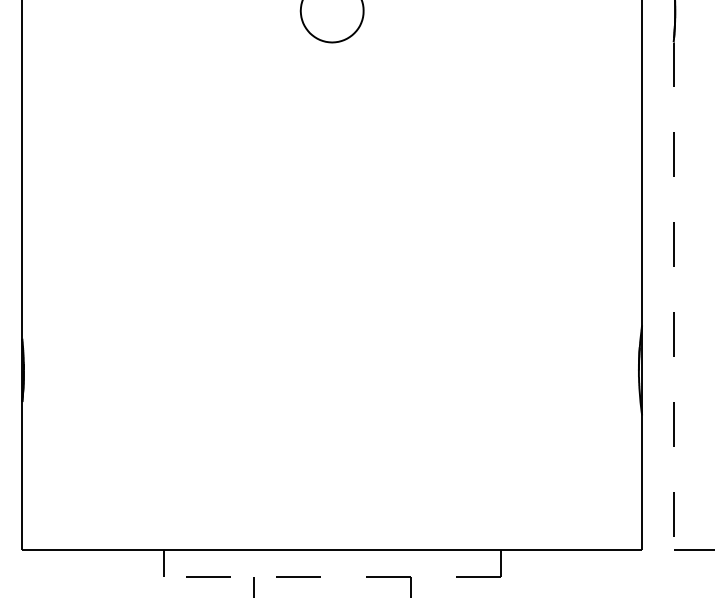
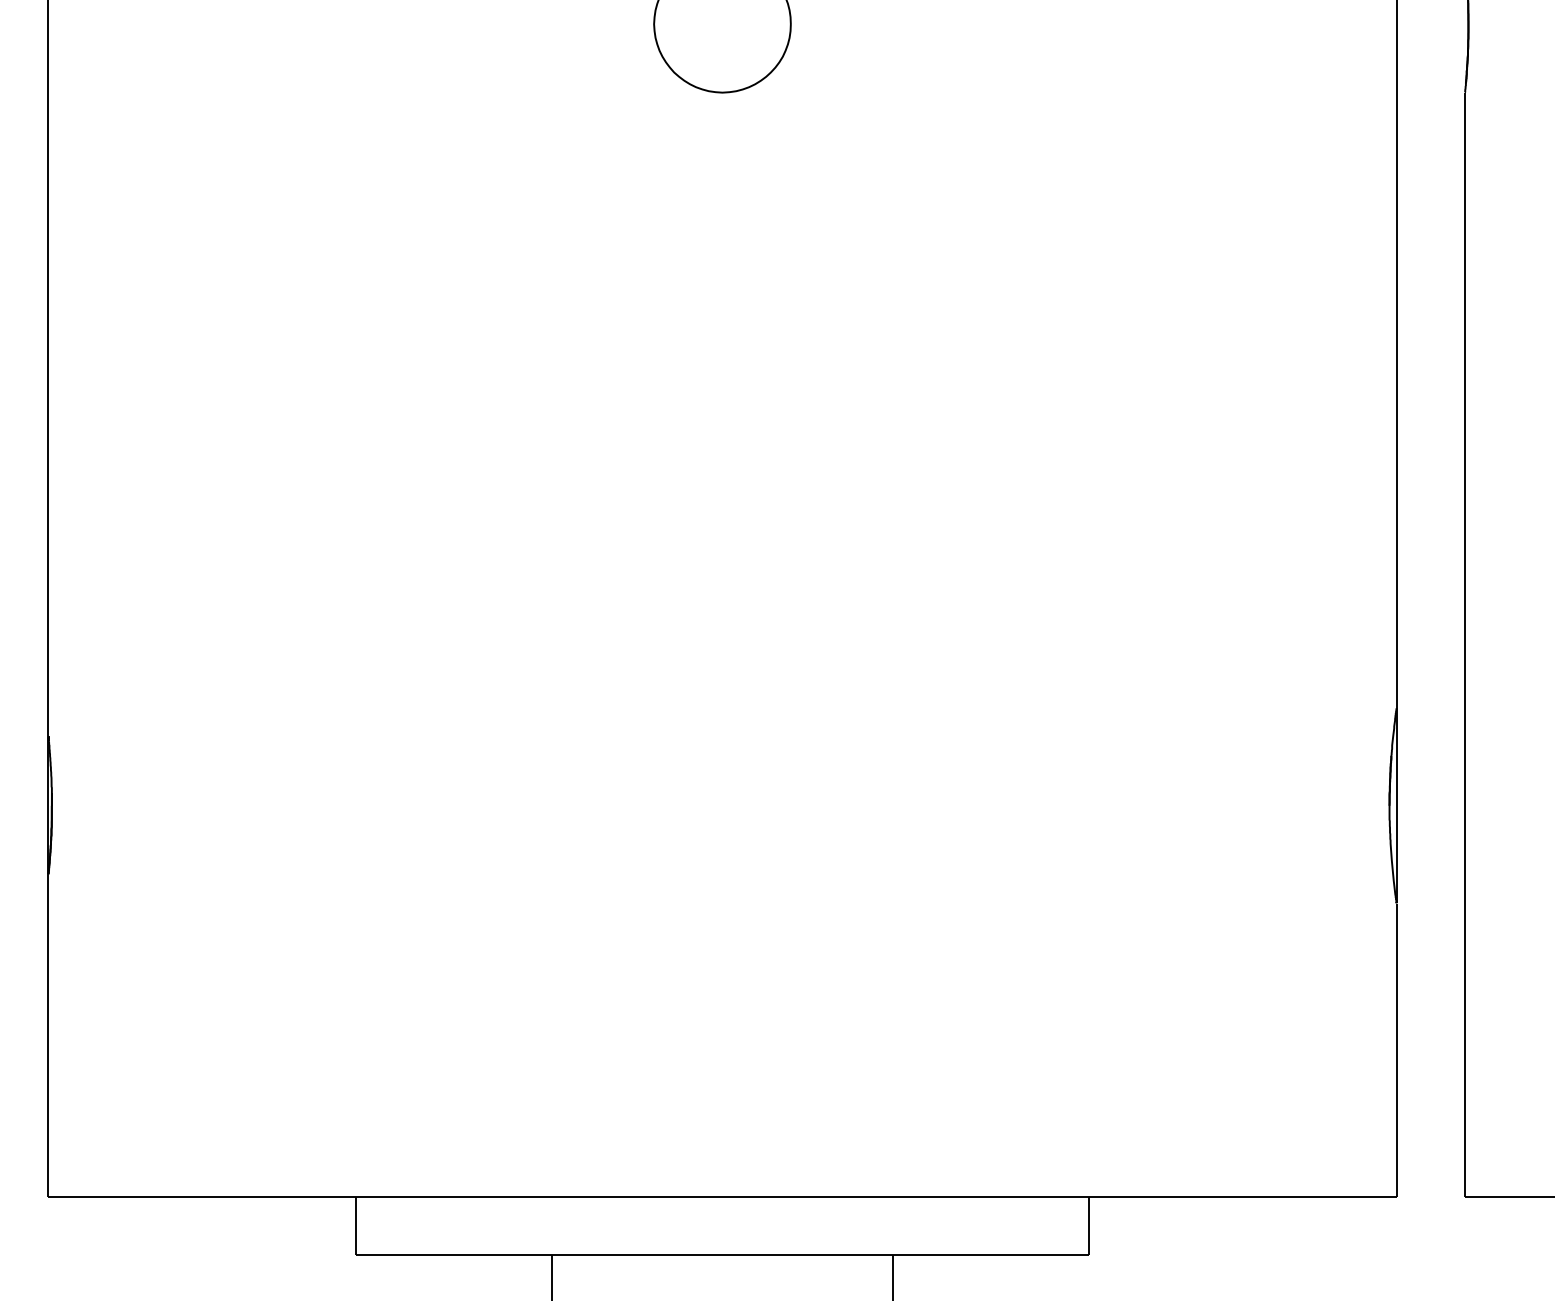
line: (673, 296) -> (1464, 645), dashed -> solid
line: (331, 577) -> (720, 1256), dashed -> solid

